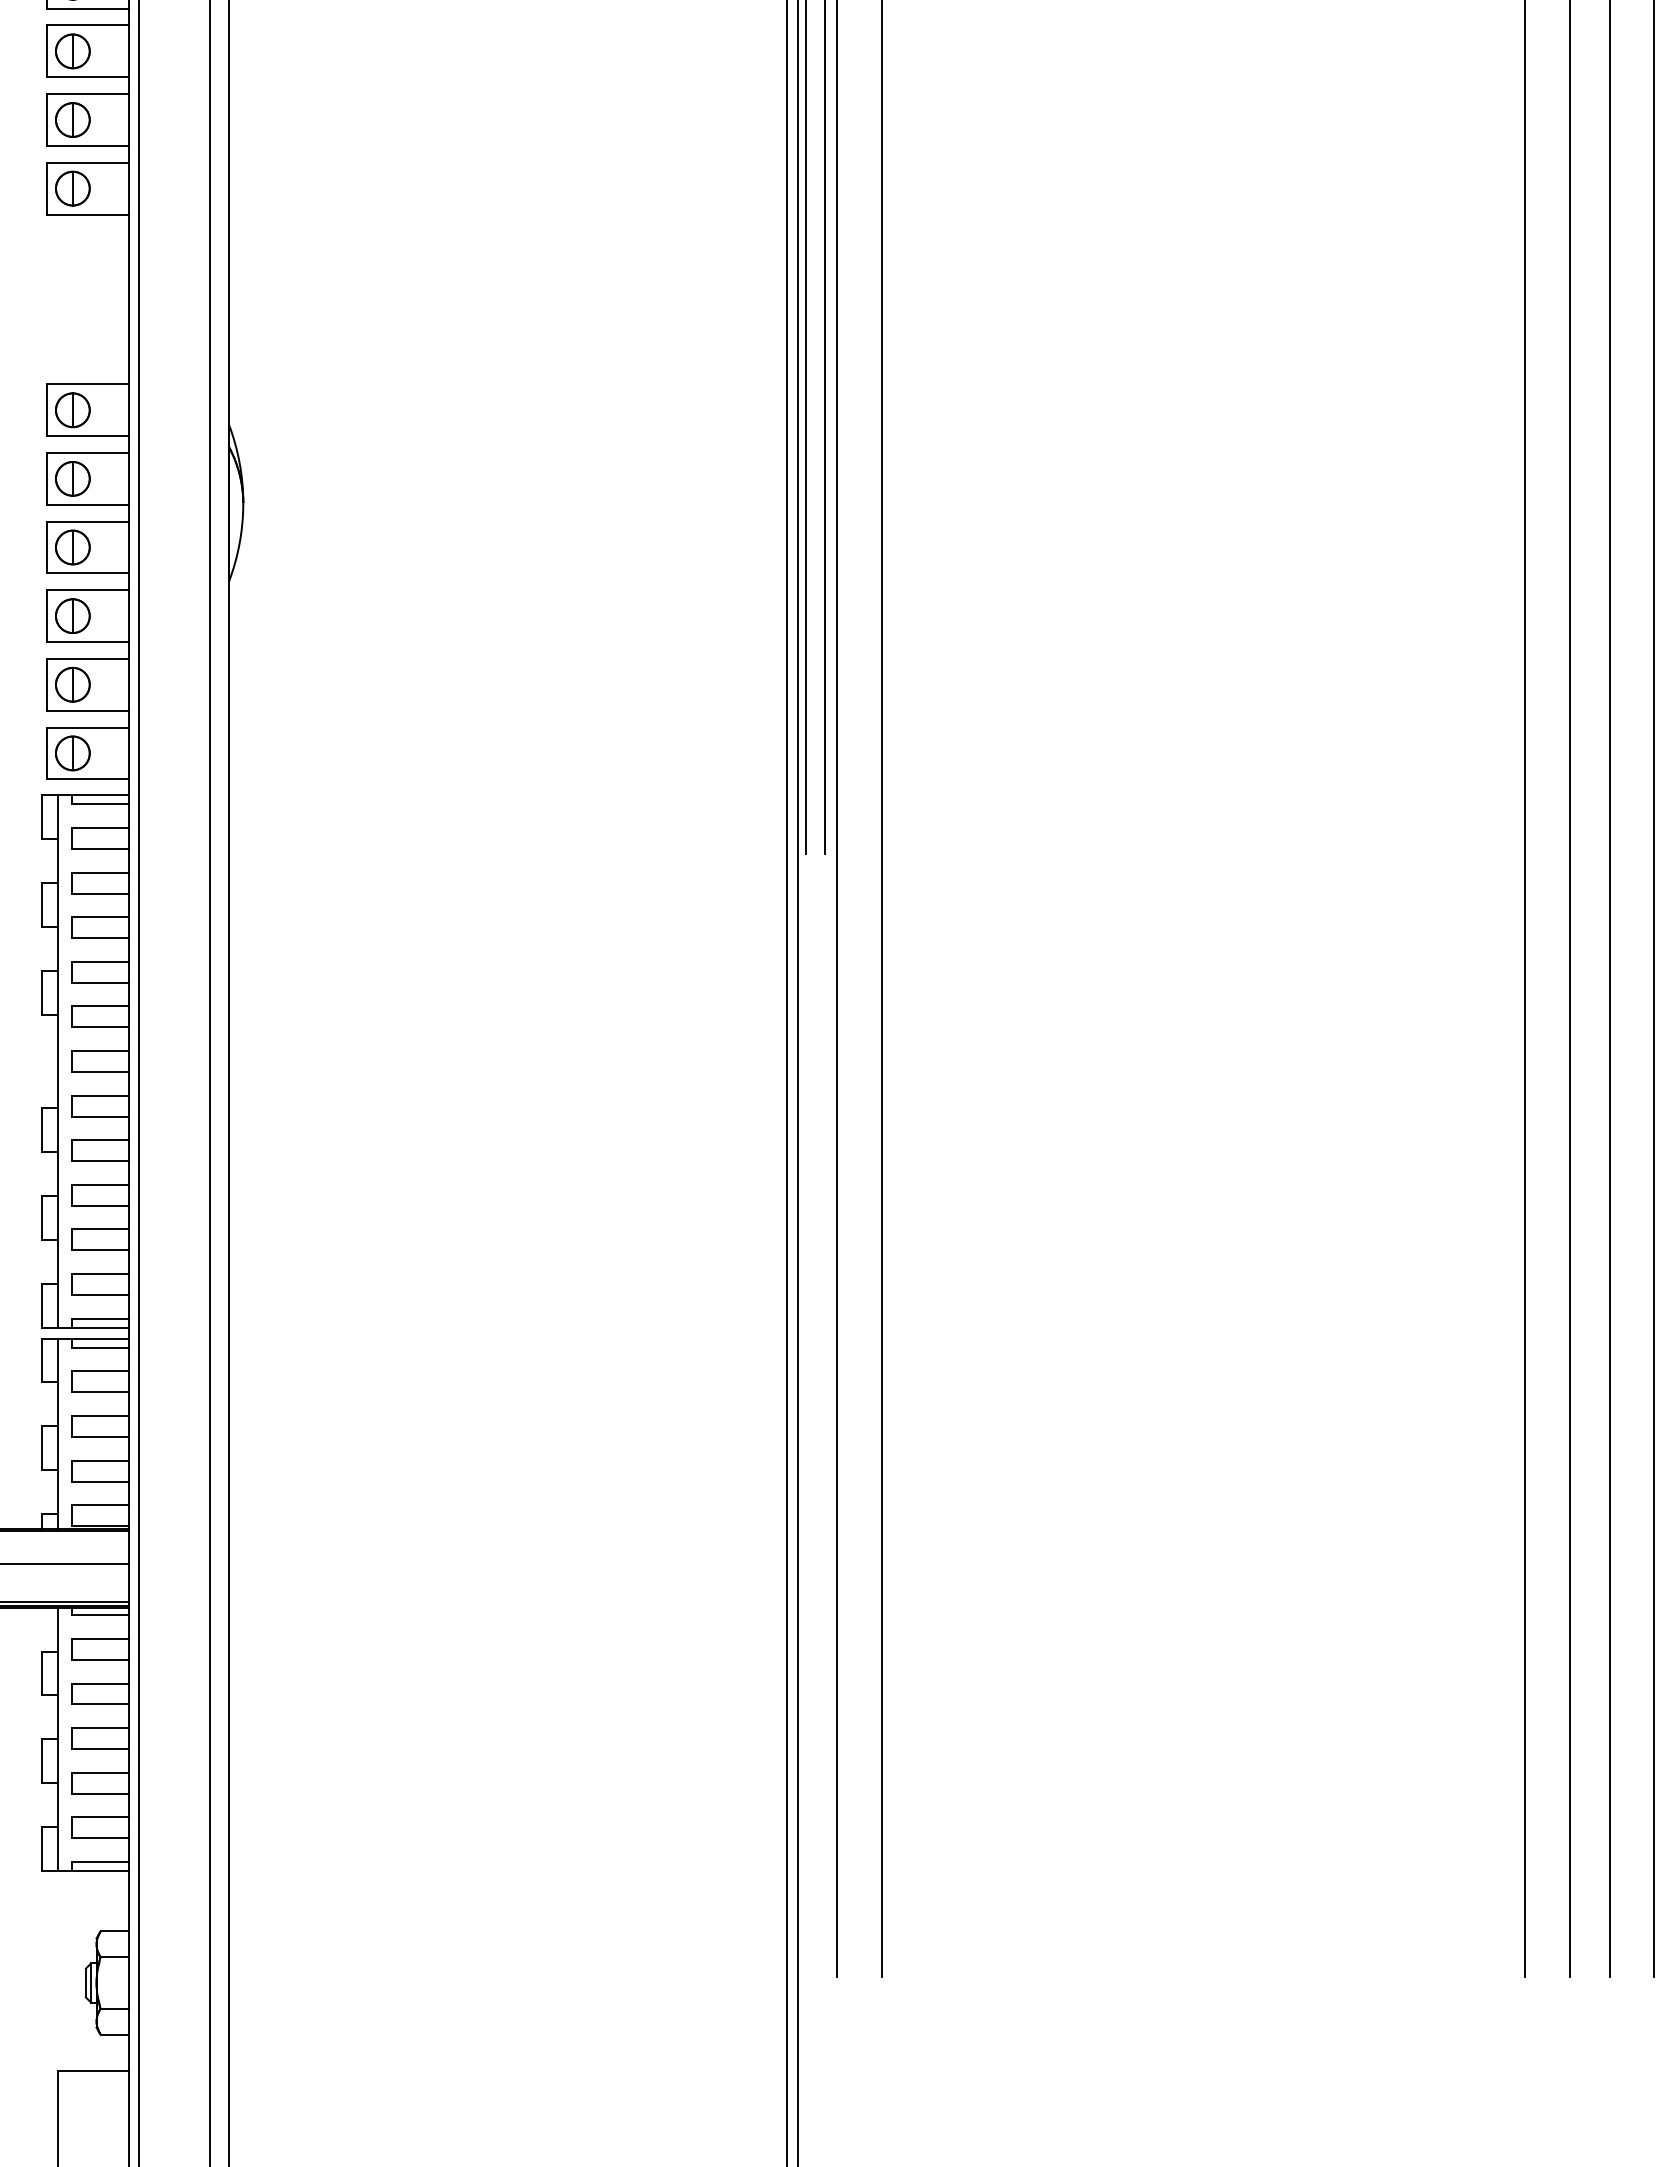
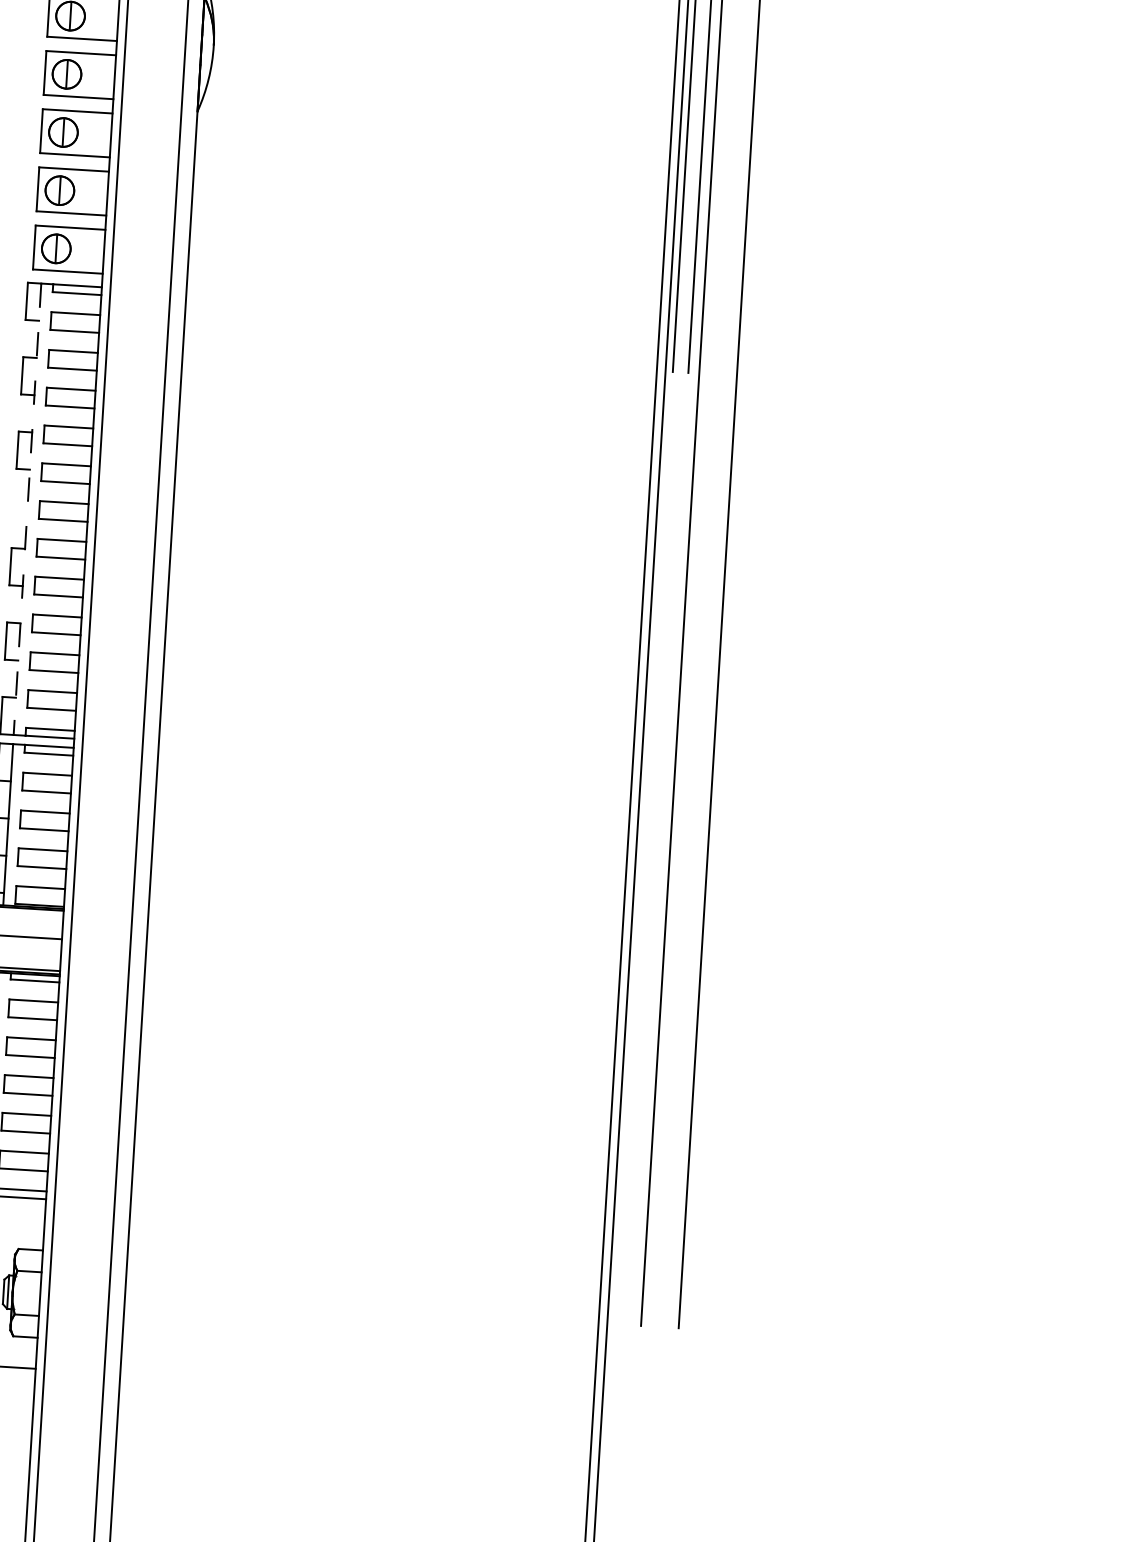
line: (57, 1062) -> (27, 510), solid -> dashed

